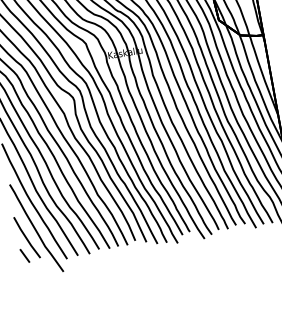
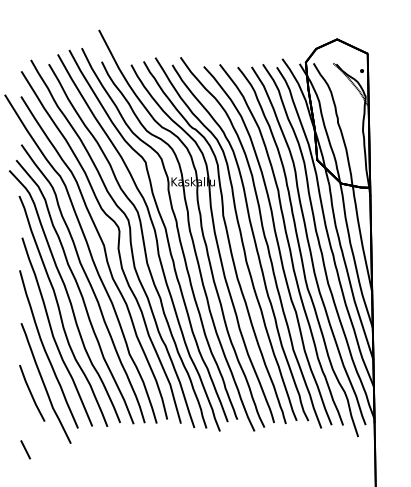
line: (24, 255) -> (25, 449), moved

